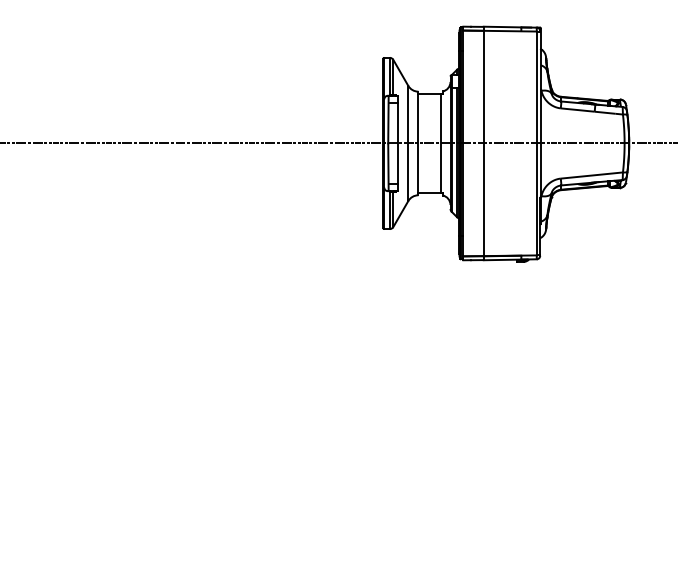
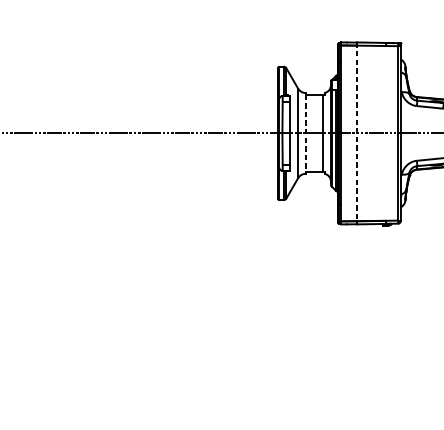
line: (418, 143) -> (305, 133), solid -> dashed
line: (483, 143) -> (356, 133), solid -> dashed

